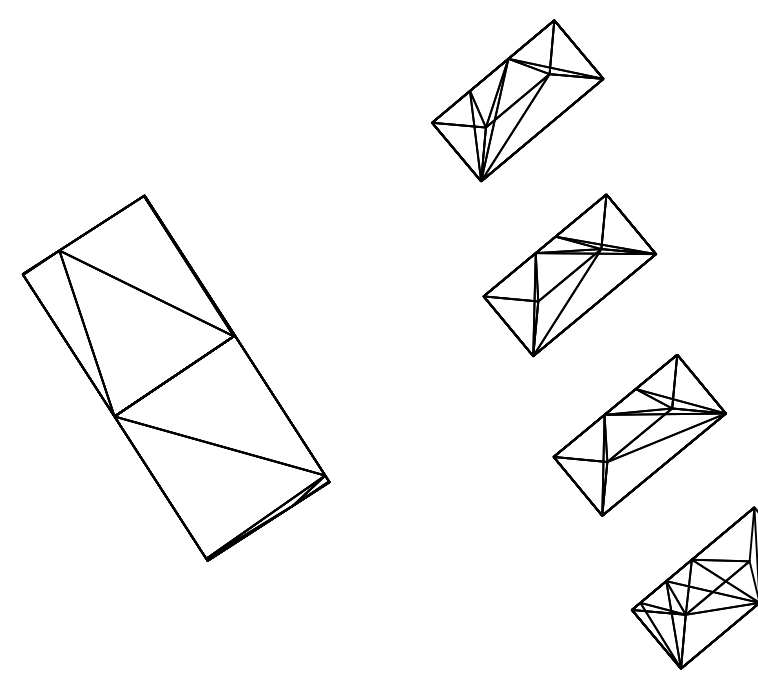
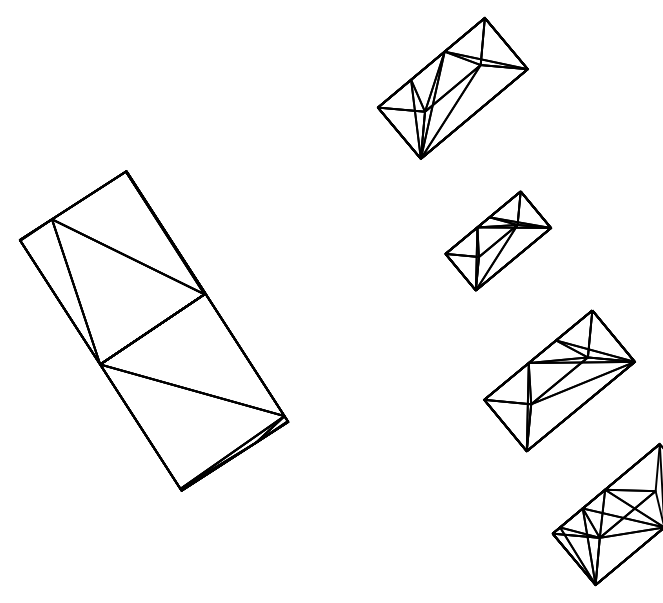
part: (568, 274) -> (497, 240), size x0.7

